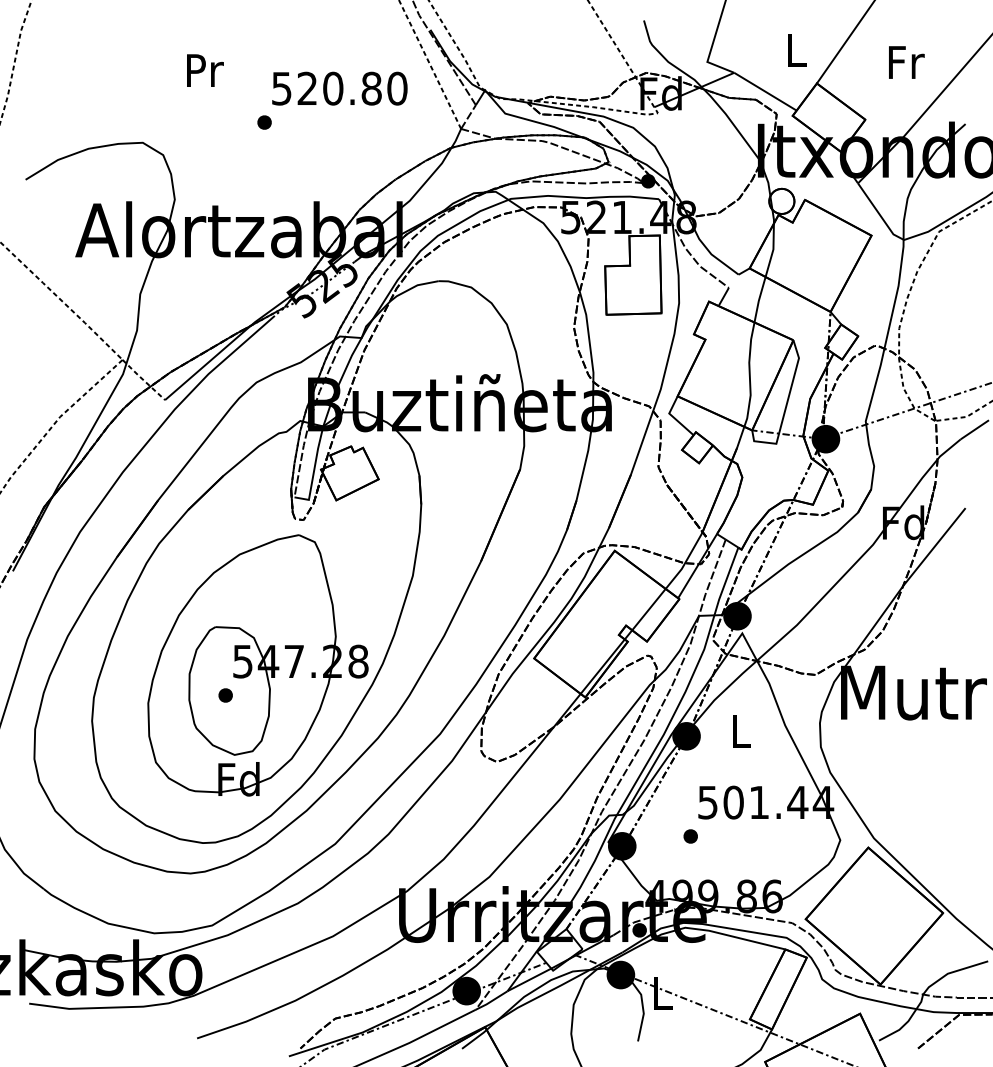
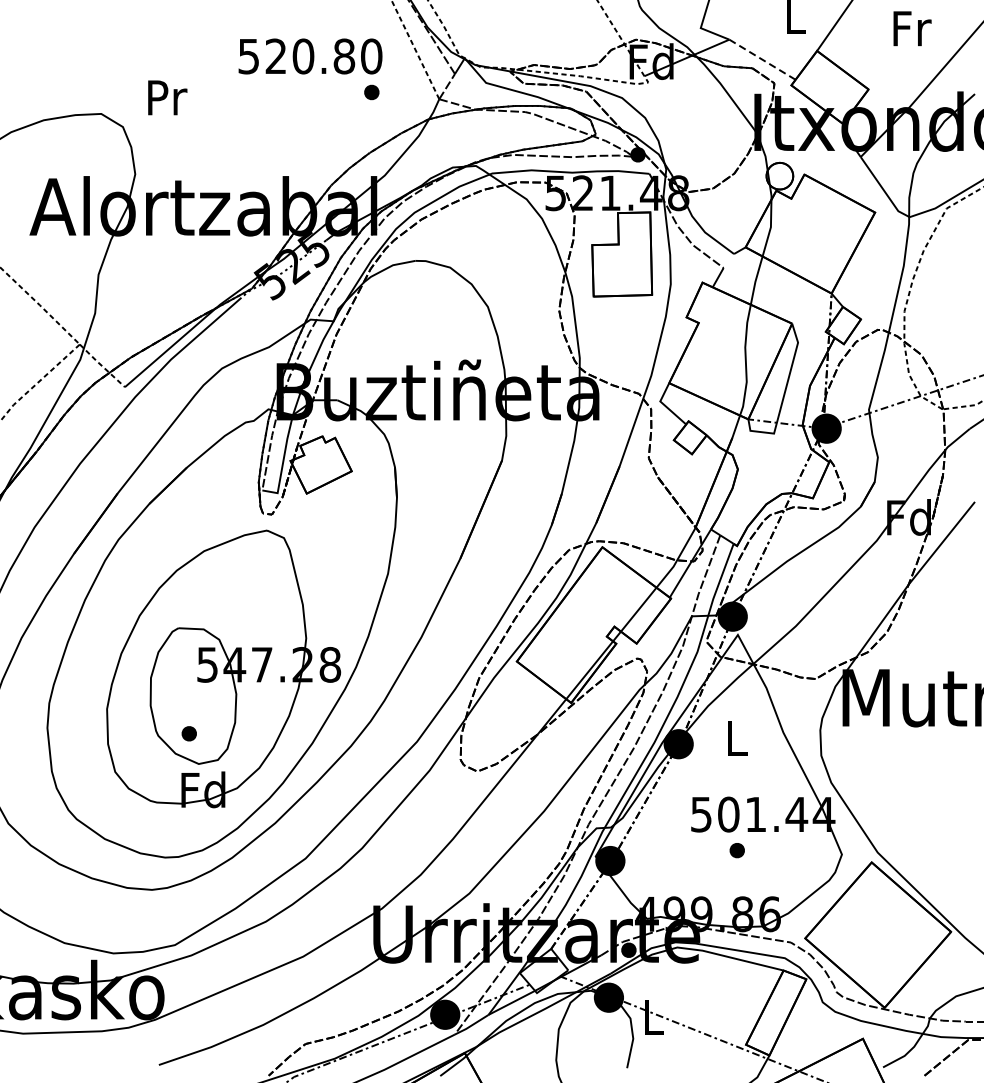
text: (205, 70) -> (167, 97), moved
line: (765, 91) -> (762, 59), solid -> dashed
part: (264, 122) -> (371, 92), moved
part: (225, 695) -> (189, 733), moved
part: (690, 836) -> (737, 850), moved

